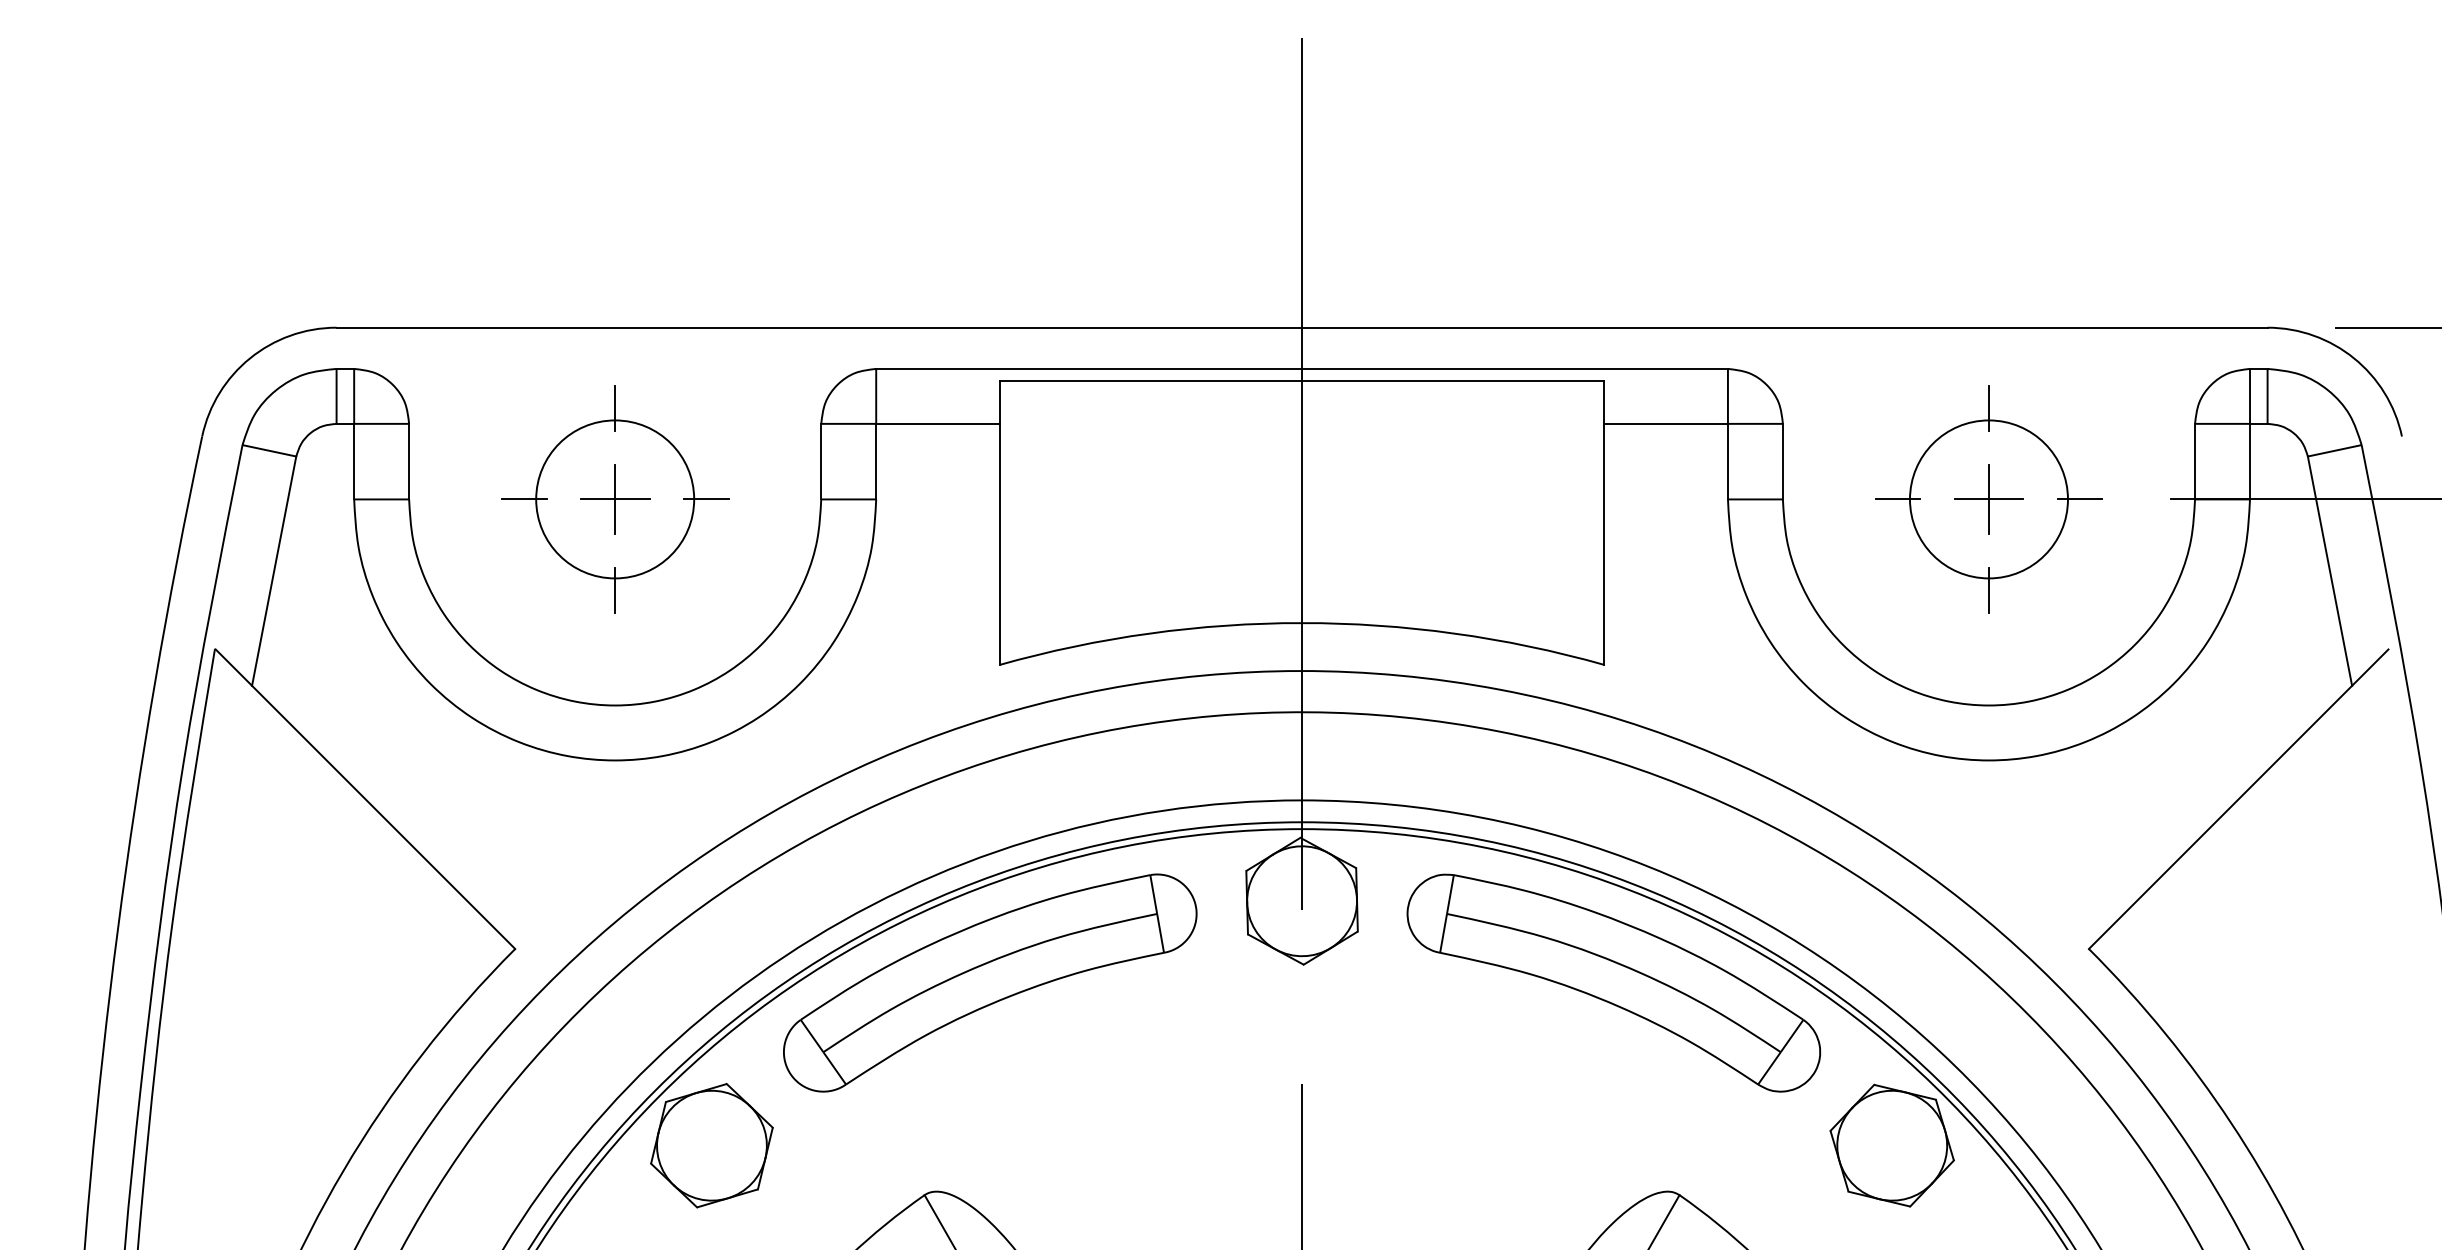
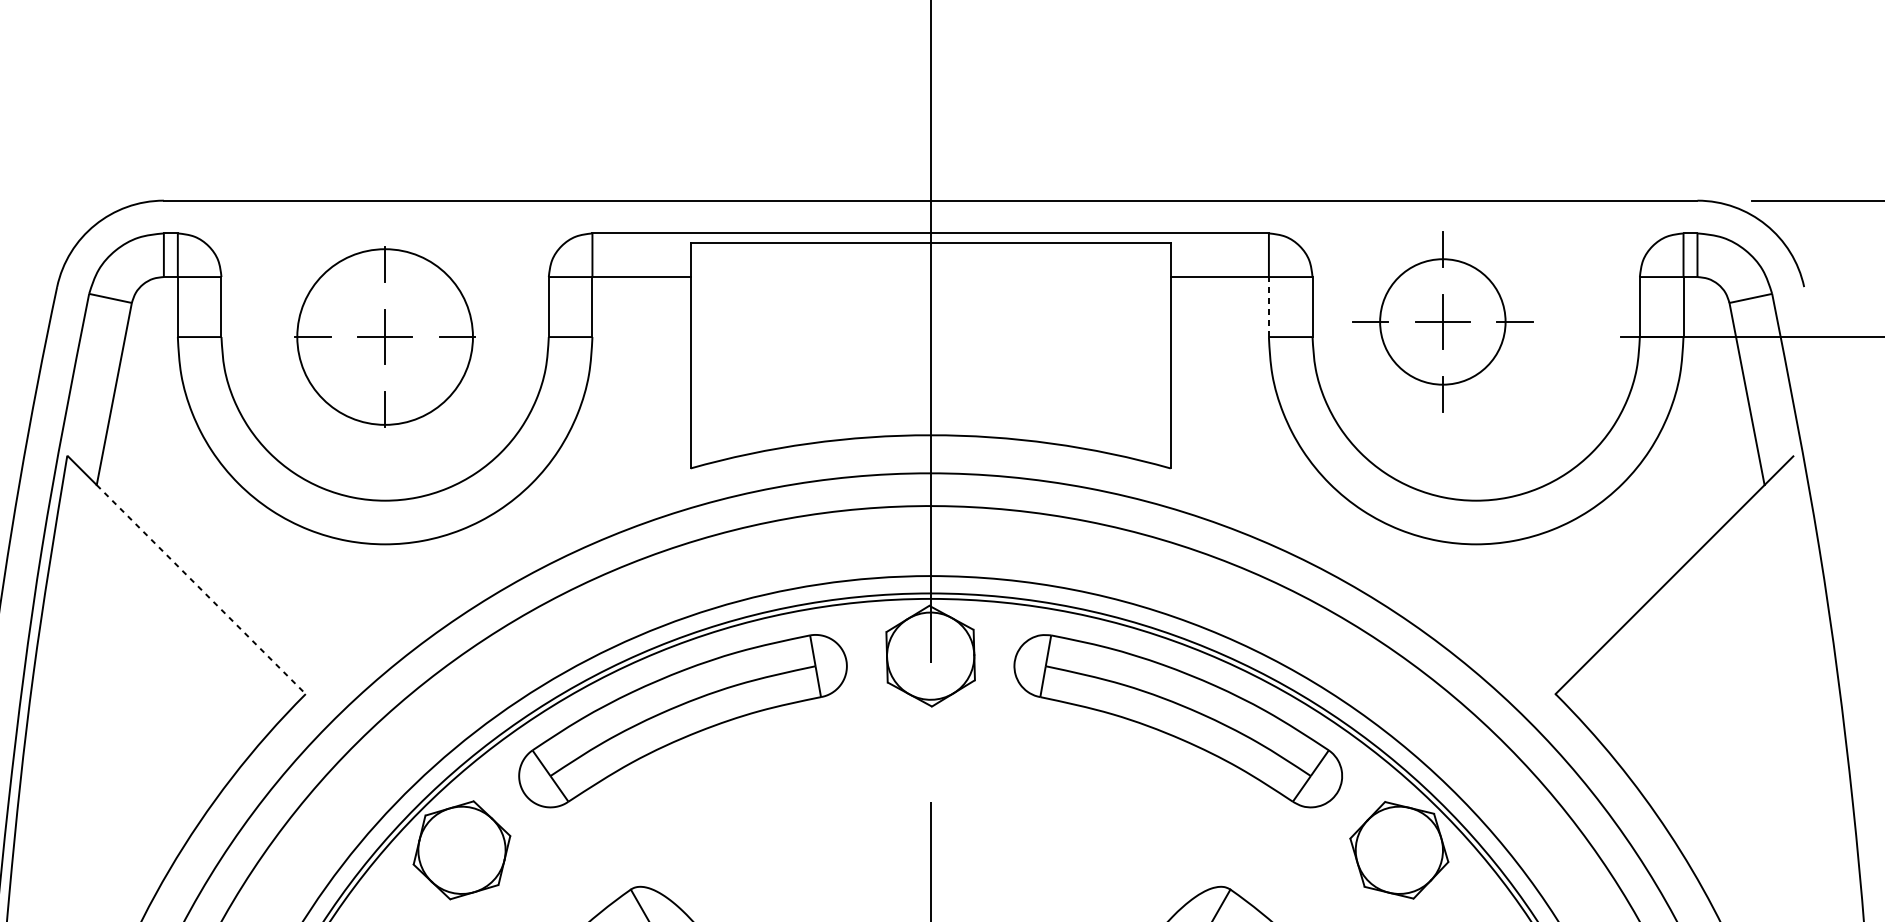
line: (1727, 461) -> (1268, 306), solid -> dashed
circle: (615, 499) -> (385, 337), size x1.4
part: (1988, 499) -> (1442, 322), moved
line: (384, 817) -> (201, 589), solid -> dashed

